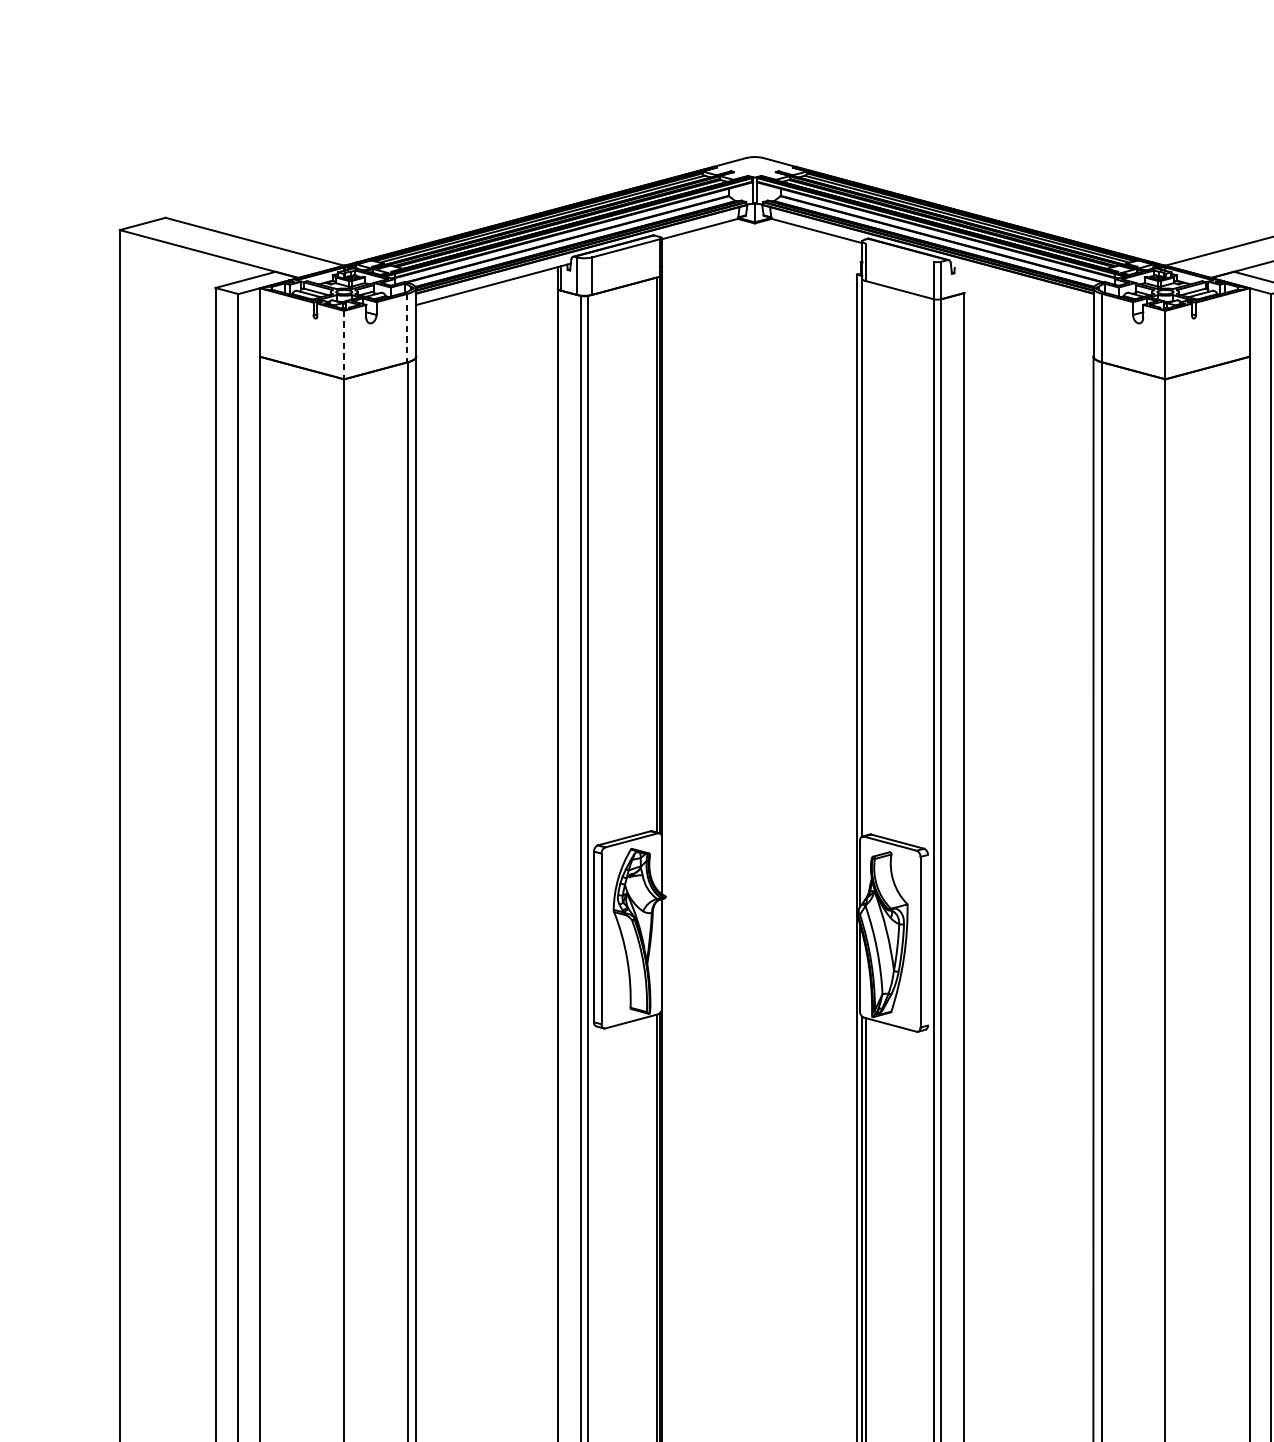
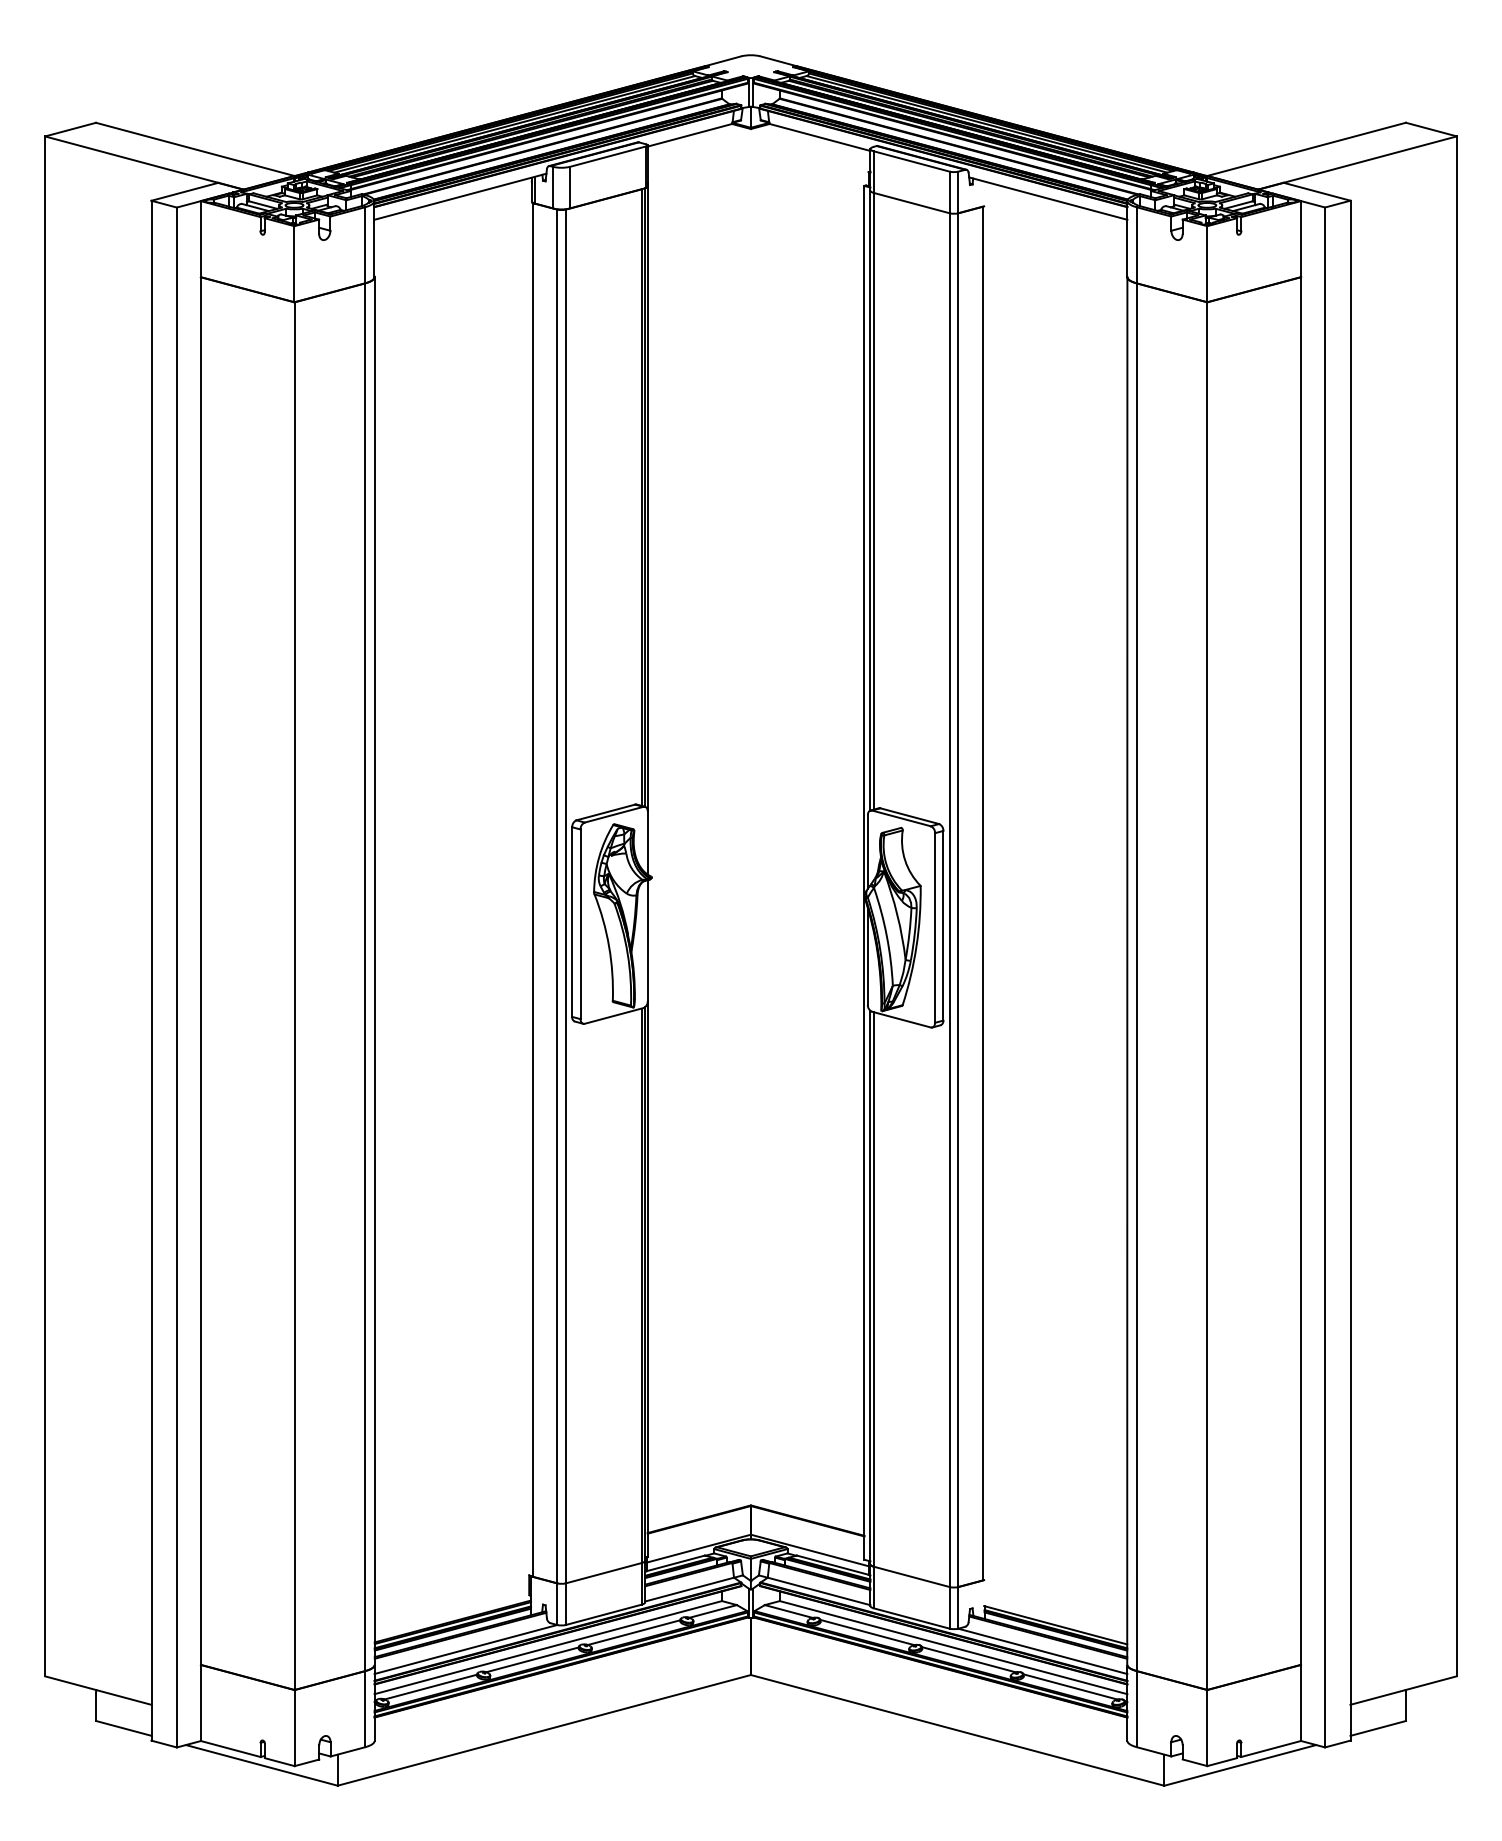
line: (899, 252) -> (911, 161), added
line: (1022, 285) -> (1048, 198), added
line: (407, 328) -> (364, 245), dashed -> solid
line: (344, 345) -> (294, 264), dashed -> solid
line: (865, 557) -> (873, 500), added
line: (928, 940) -> (943, 925), added

